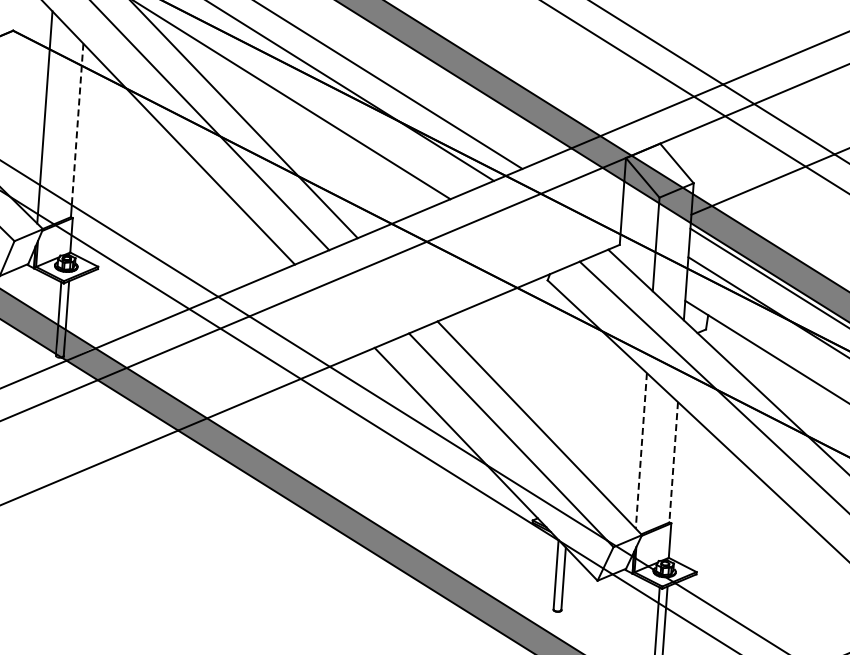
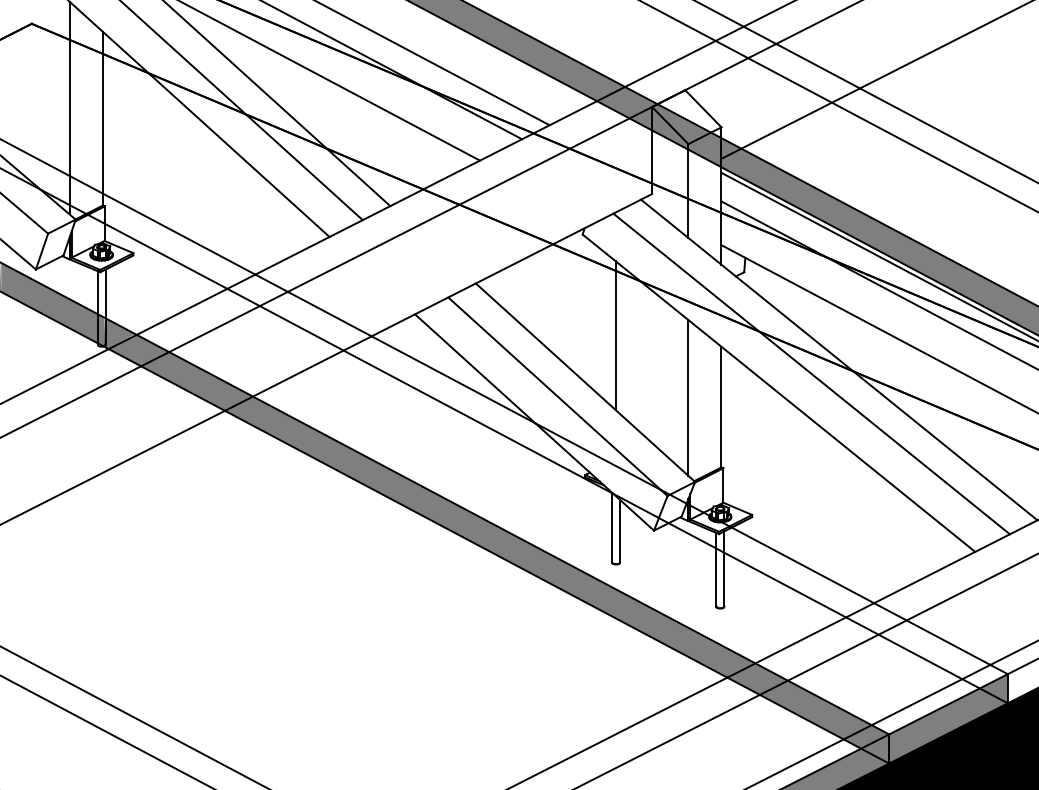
line: (77, 124) -> (102, 112), dashed -> solid
line: (573, 383) -> (615, 335), added
line: (641, 450) -> (688, 397), dashed -> solid
line: (673, 462) -> (721, 407), dashed -> solid

